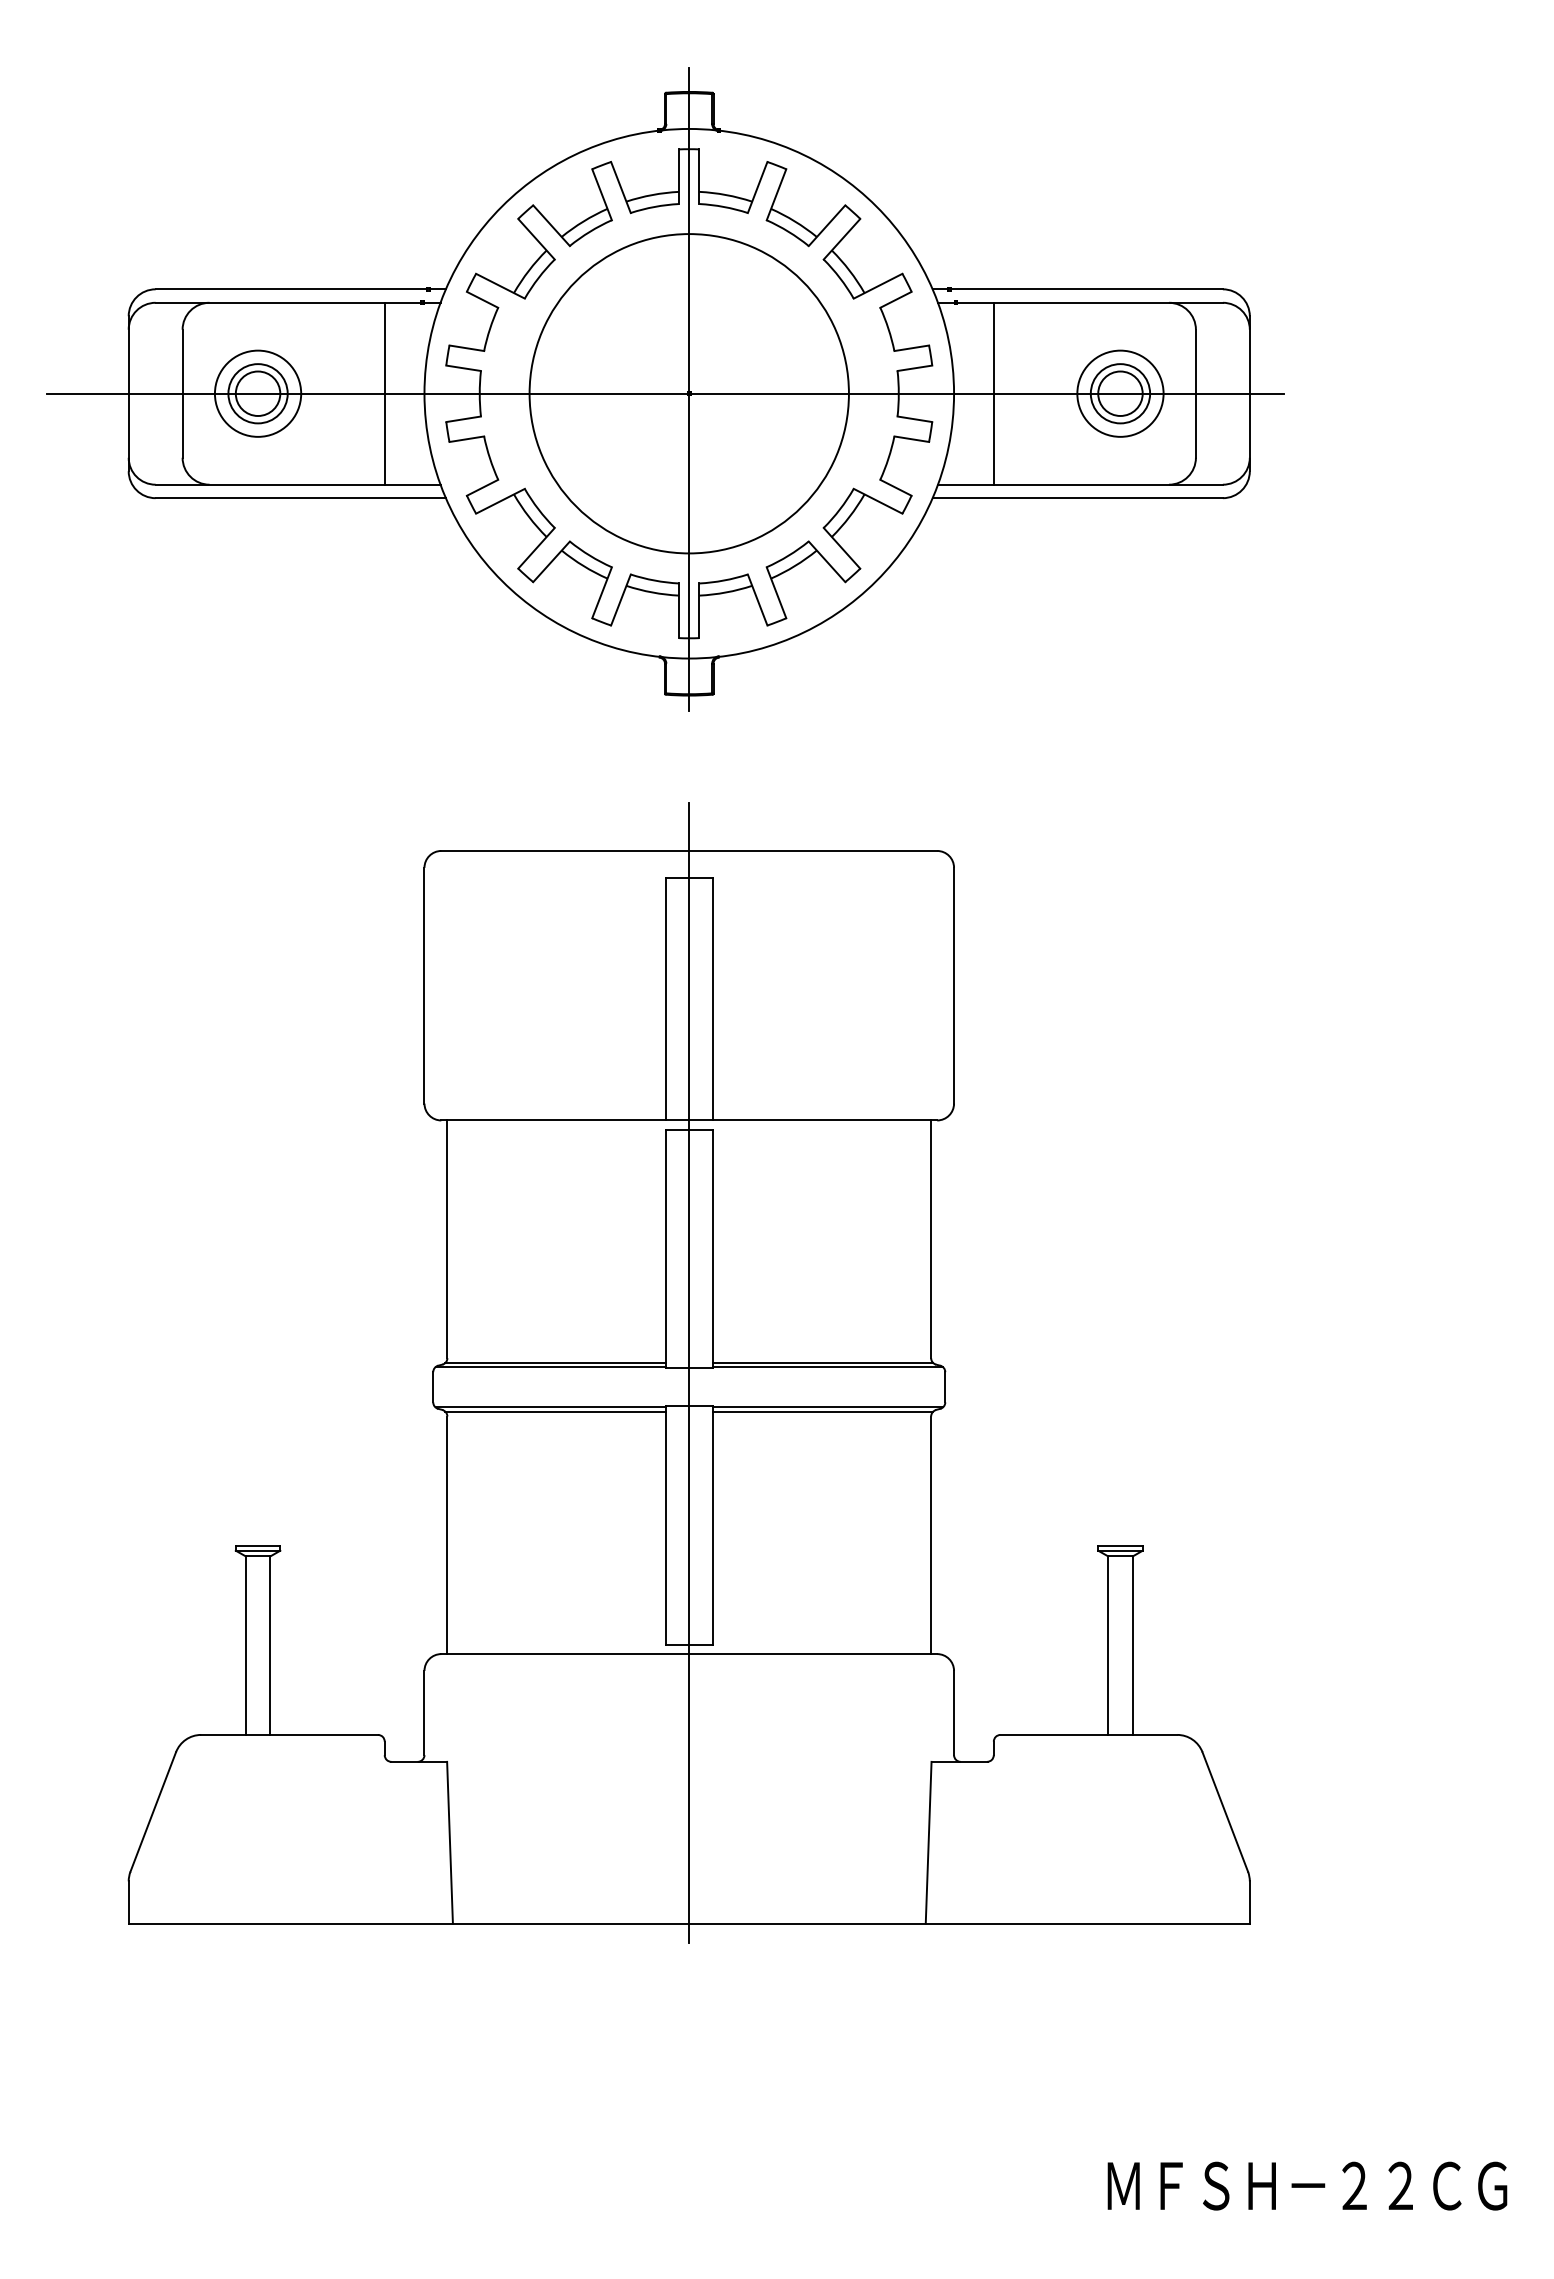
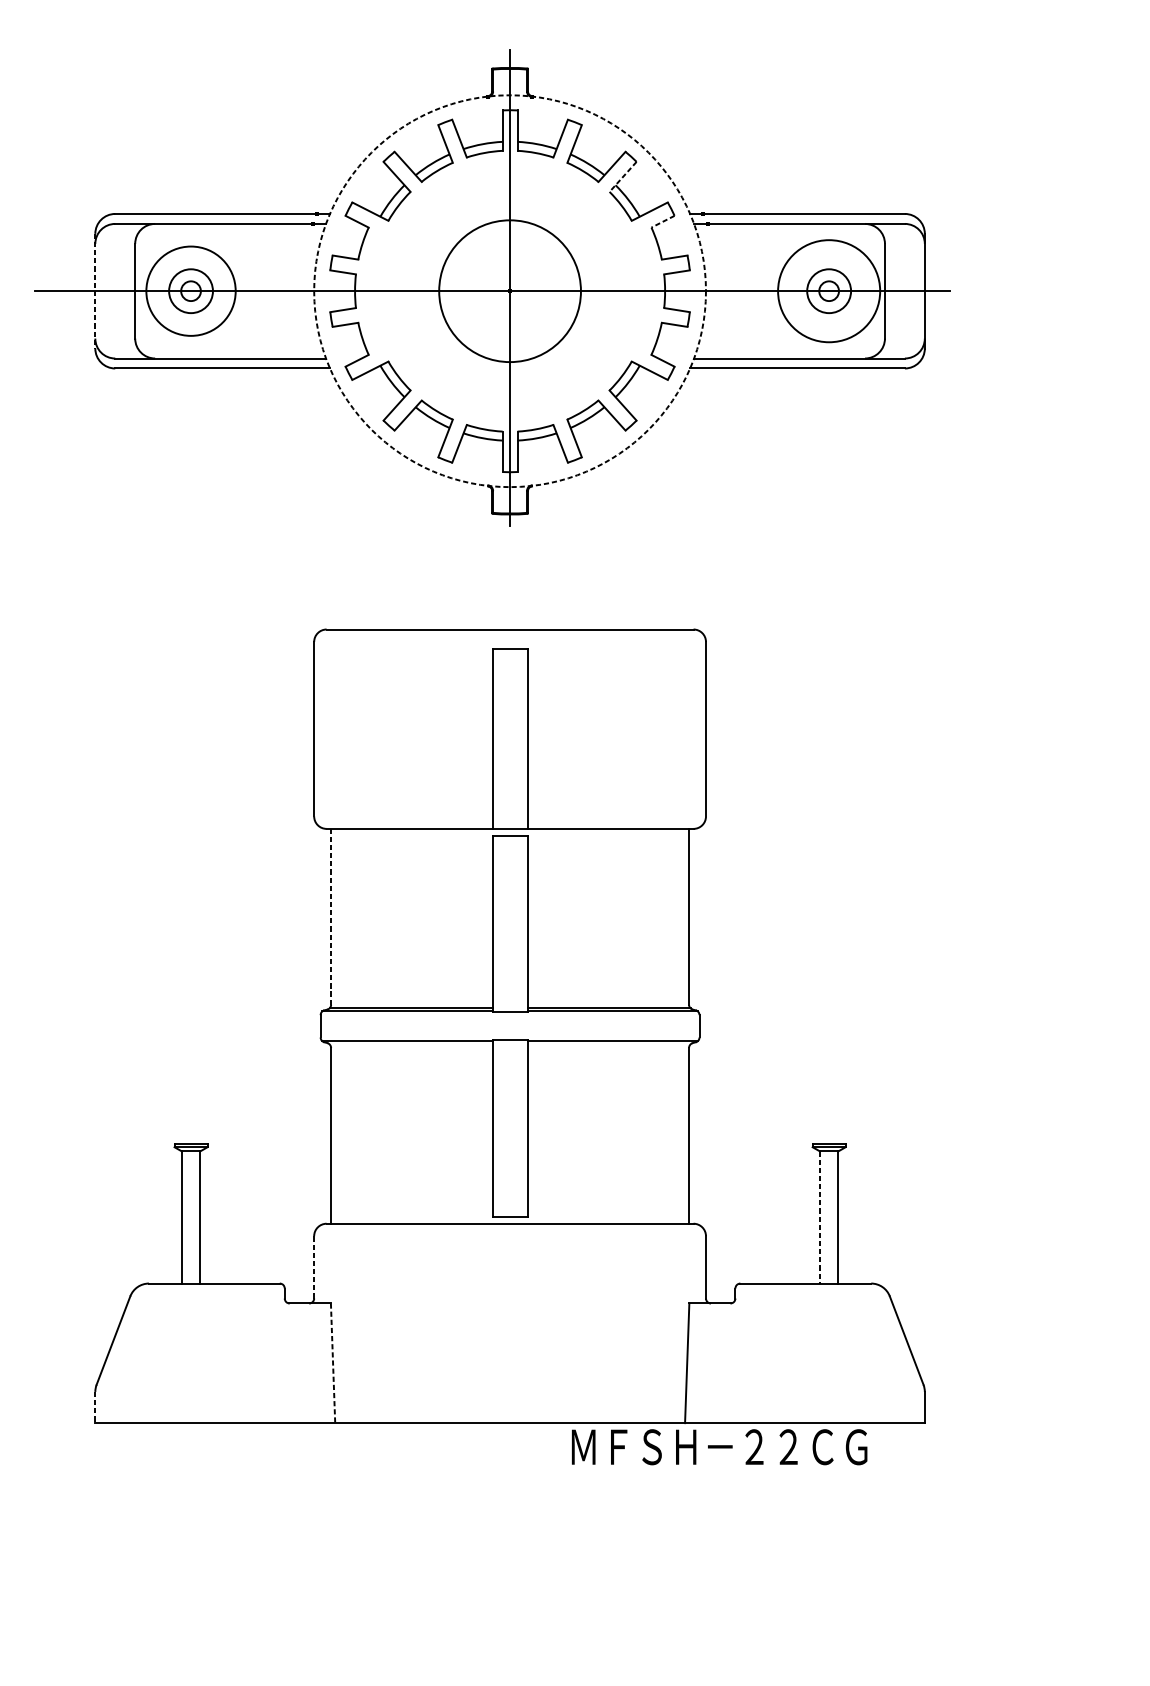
line: (841, 239) -> (622, 177), solid -> dashed
line: (895, 299) -> (662, 221), solid -> dashed
circle: (257, 393) -> (190, 291), size x0.6
circle: (257, 393) -> (190, 291), size x1.4
line: (384, 393) -> (284, 291), removed
circle: (688, 393) -> (509, 291), size x0.6
circle: (689, 393) -> (510, 291), solid -> dashed
line: (993, 393) -> (735, 291), removed
circle: (1120, 393) -> (829, 291), size x0.6
circle: (1120, 393) -> (829, 291), size x1.6
line: (128, 394) -> (95, 291), solid -> dashed
line: (447, 1239) -> (331, 916), solid -> dashed
line: (689, 1372) -> (510, 1015), removed
line: (555, 1411) -> (411, 1044), removed
line: (822, 1411) -> (608, 1044), removed
line: (1108, 1646) -> (820, 1218), solid -> dashed
line: (424, 1712) -> (314, 1266), solid -> dashed
line: (450, 1842) -> (333, 1363), solid -> dashed
line: (128, 1902) -> (95, 1407), solid -> dashed
text: (1307, 2185) -> (719, 1446), moved

